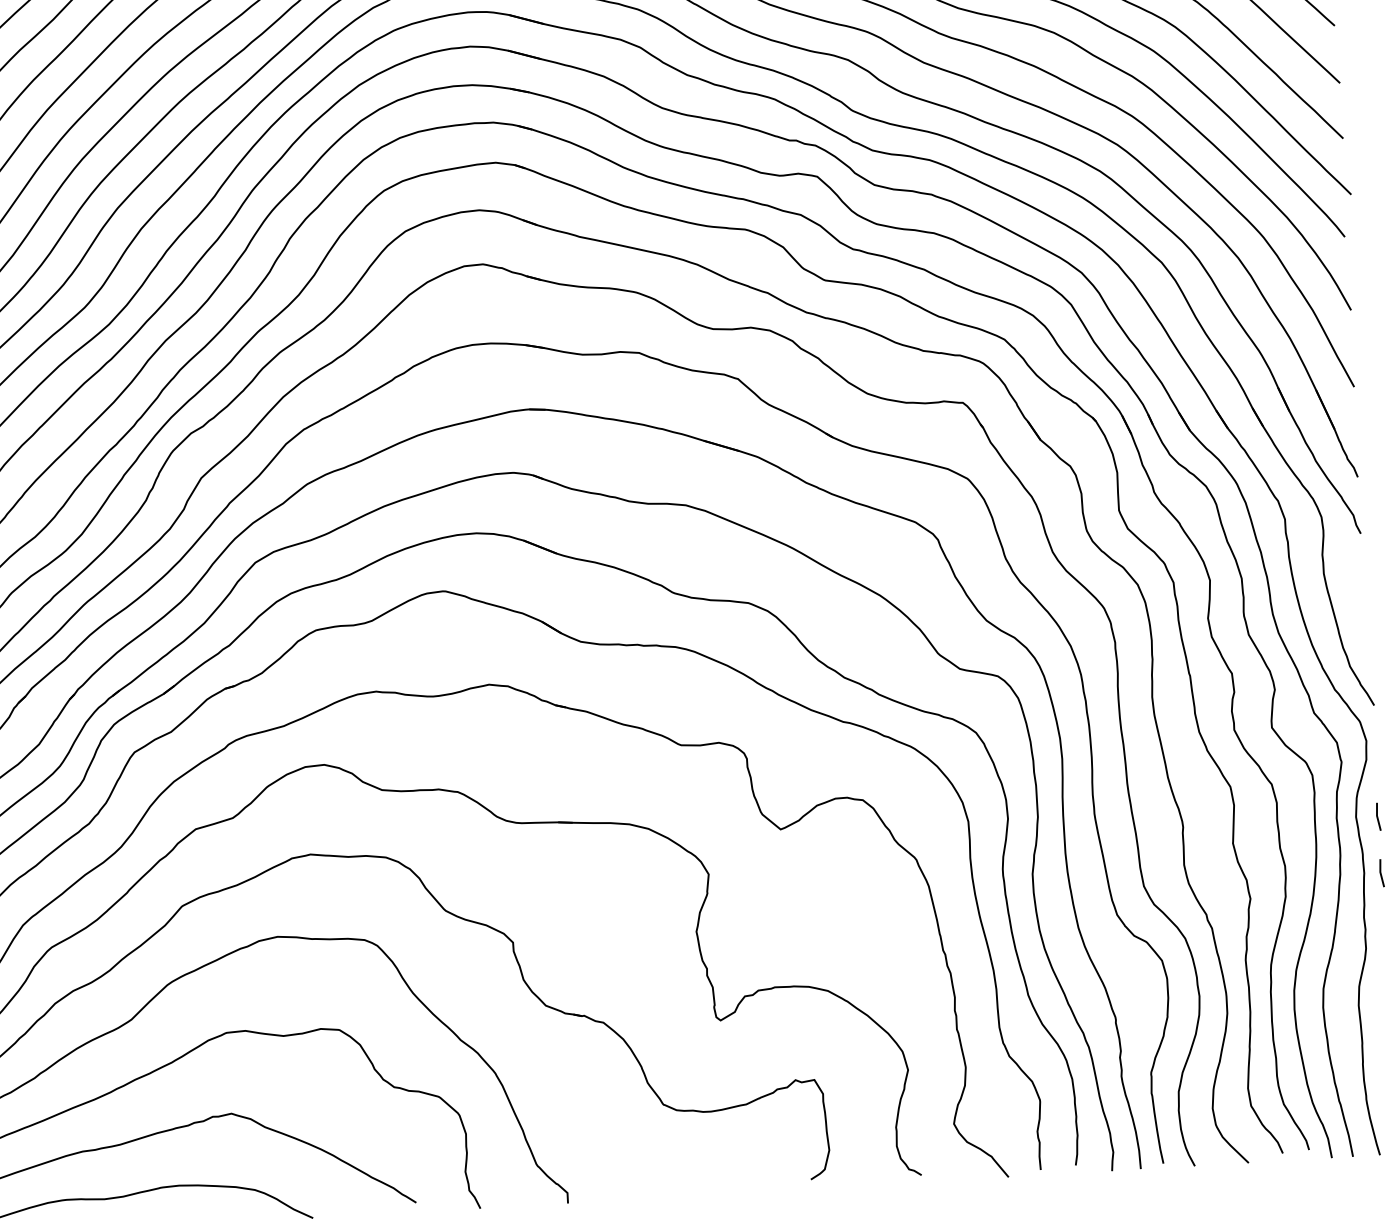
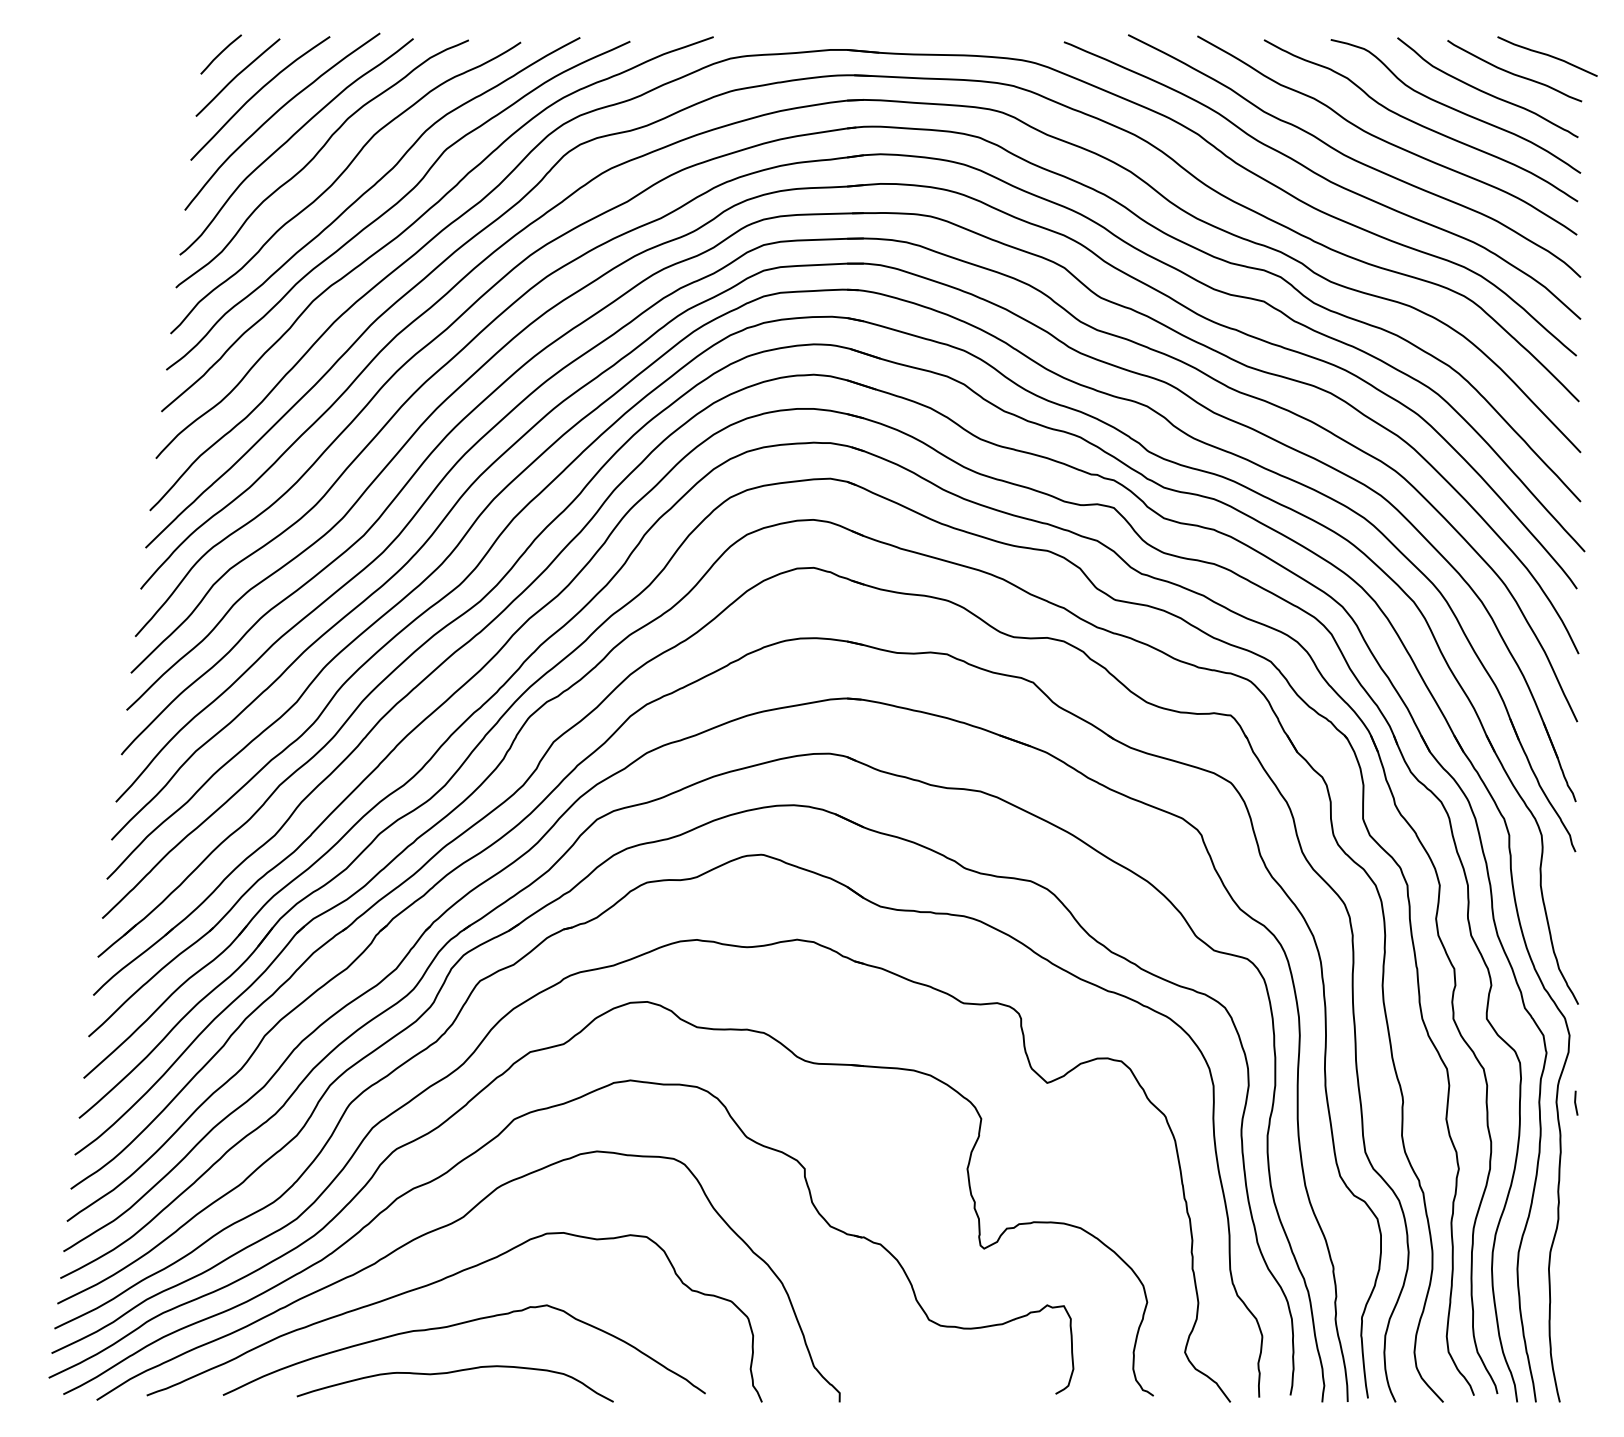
line: (1380, 872) -> (1575, 1152), removed

